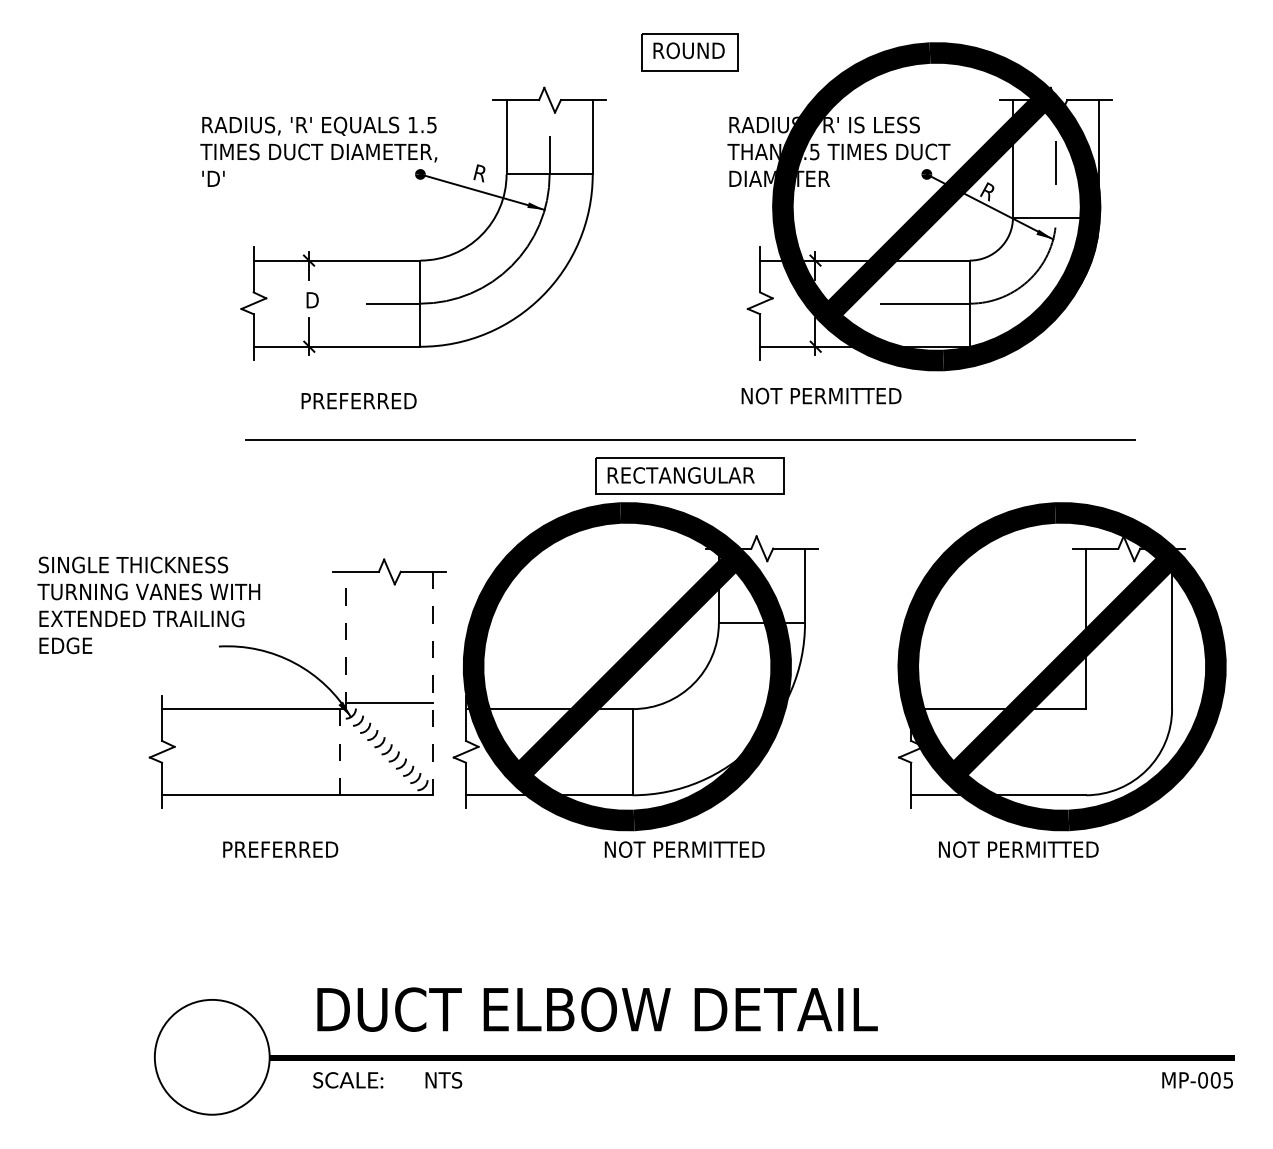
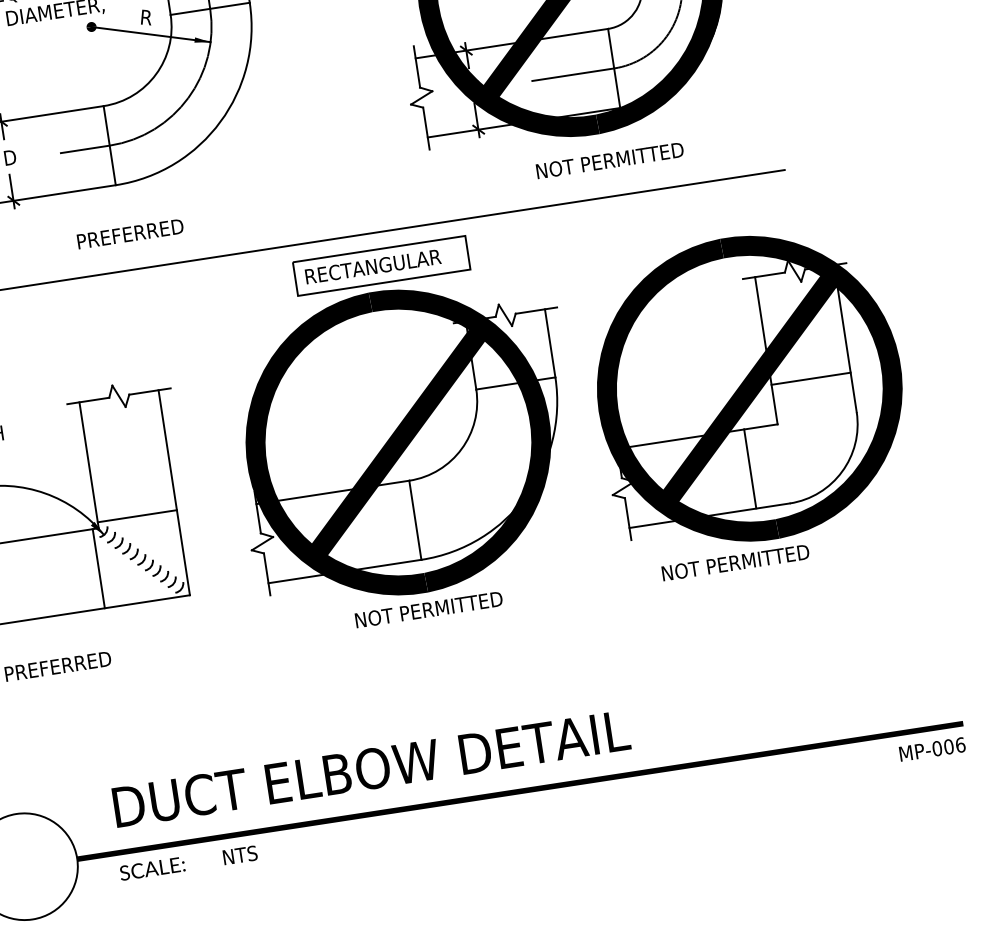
text: (821, 395) -> (609, 160), moved
text: (358, 401) -> (129, 234), moved
line: (346, 640) -> (89, 465), dashed -> solid
part: (635, 666) -> (405, 441), moved
line: (1128, 666) -> (810, 379), added
line: (432, 683) -> (174, 492), dashed -> solid
line: (1049, 751) -> (750, 468), added
line: (339, 752) -> (98, 569), dashed -> solid
text: (1228, 1080) -> (960, 745), MP-005 -> MP-006

